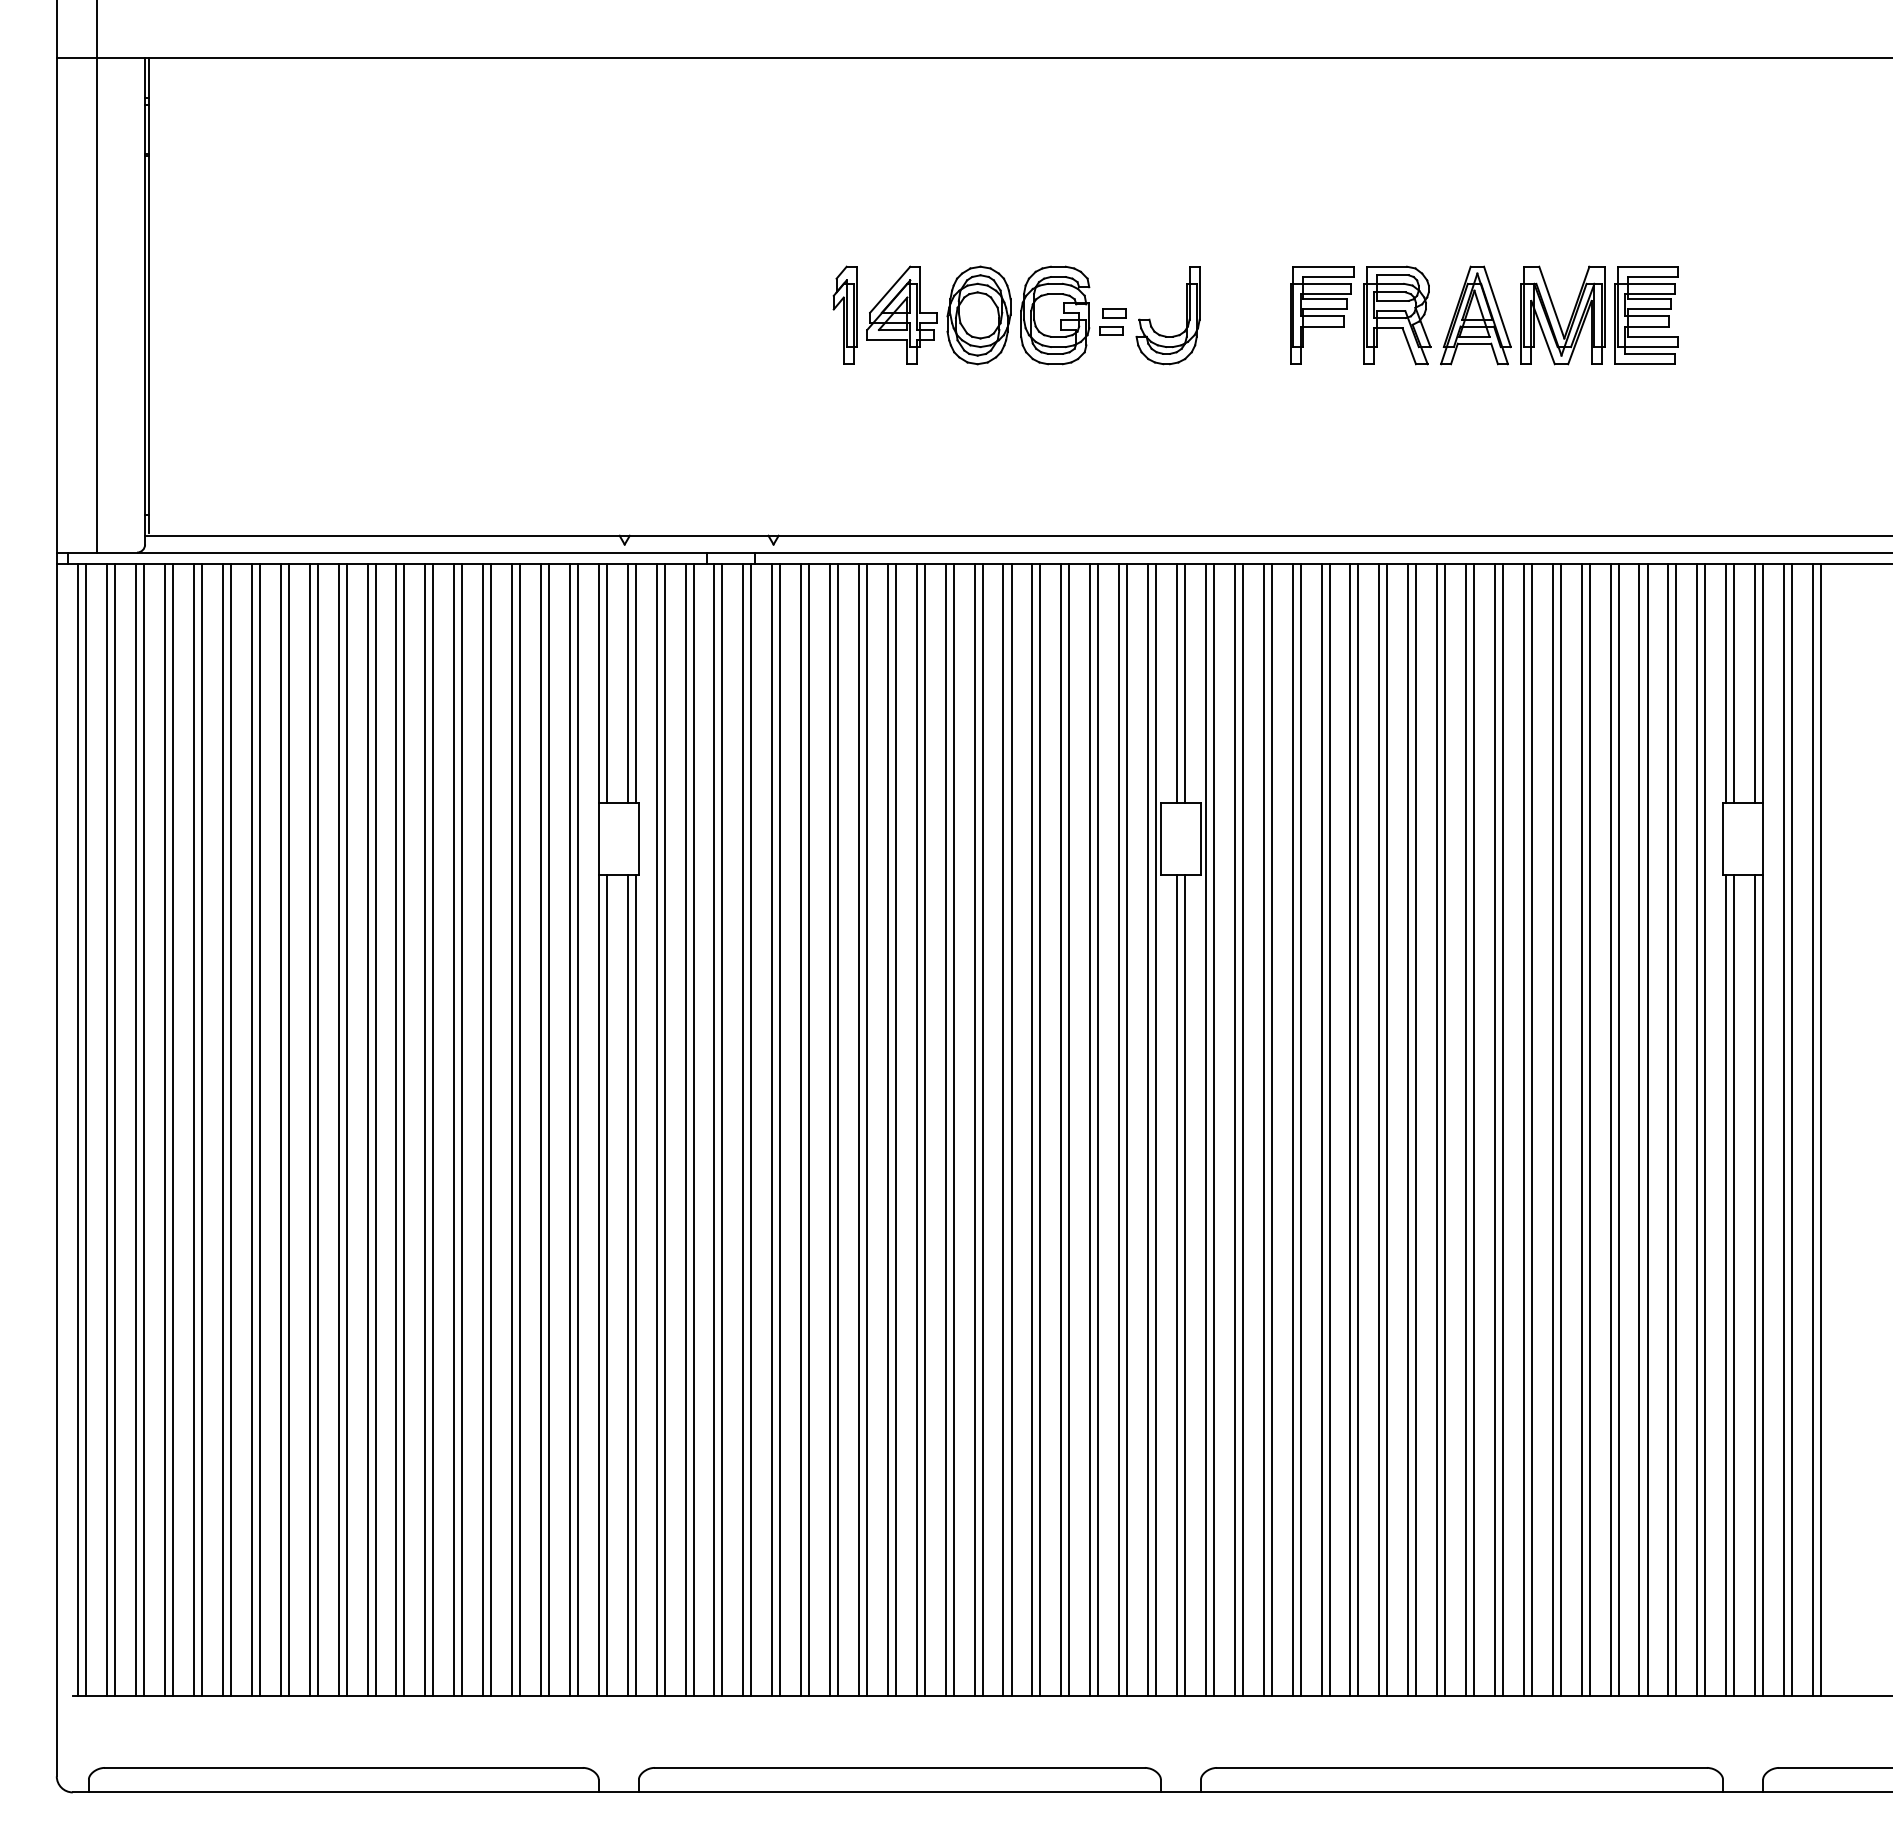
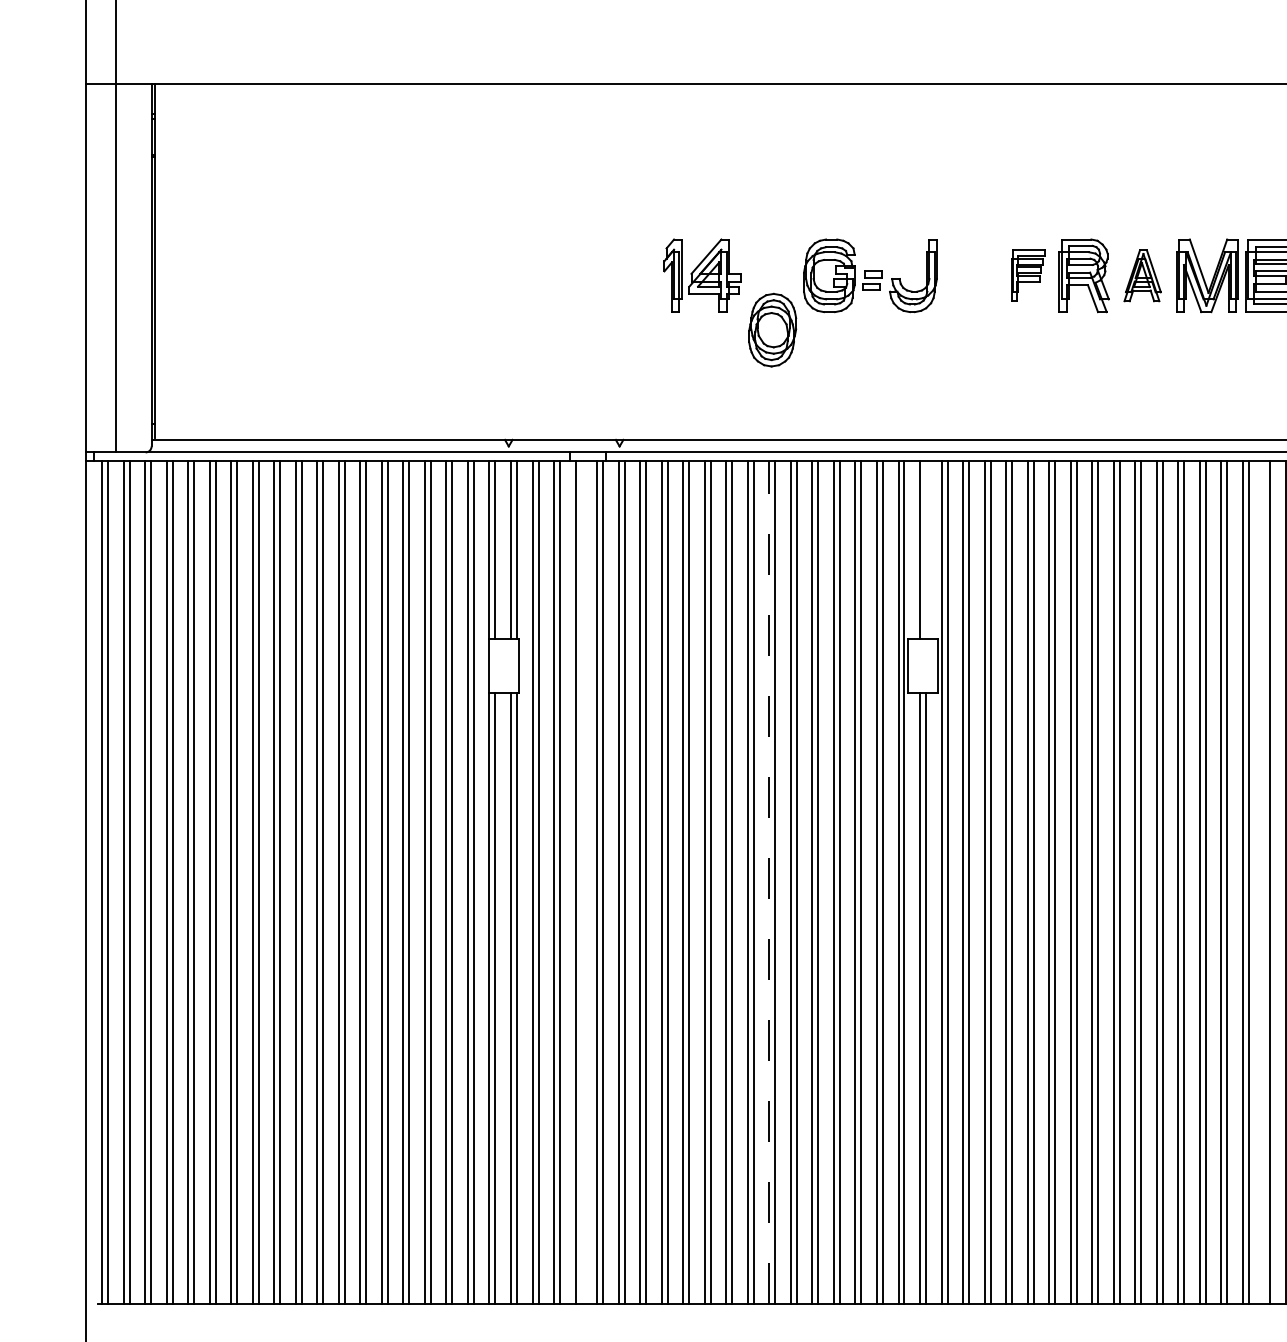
part: (978, 315) -> (772, 330), moved
part: (1322, 315) -> (1028, 275), size x0.7
part: (1475, 315) -> (1142, 275), size x0.7
line: (1184, 683) -> (925, 549), removed
line: (722, 1129) -> (581, 882), removed
line: (974, 1129) -> (769, 882), solid -> dashed
line: (1639, 1129) -> (1264, 882), removed

